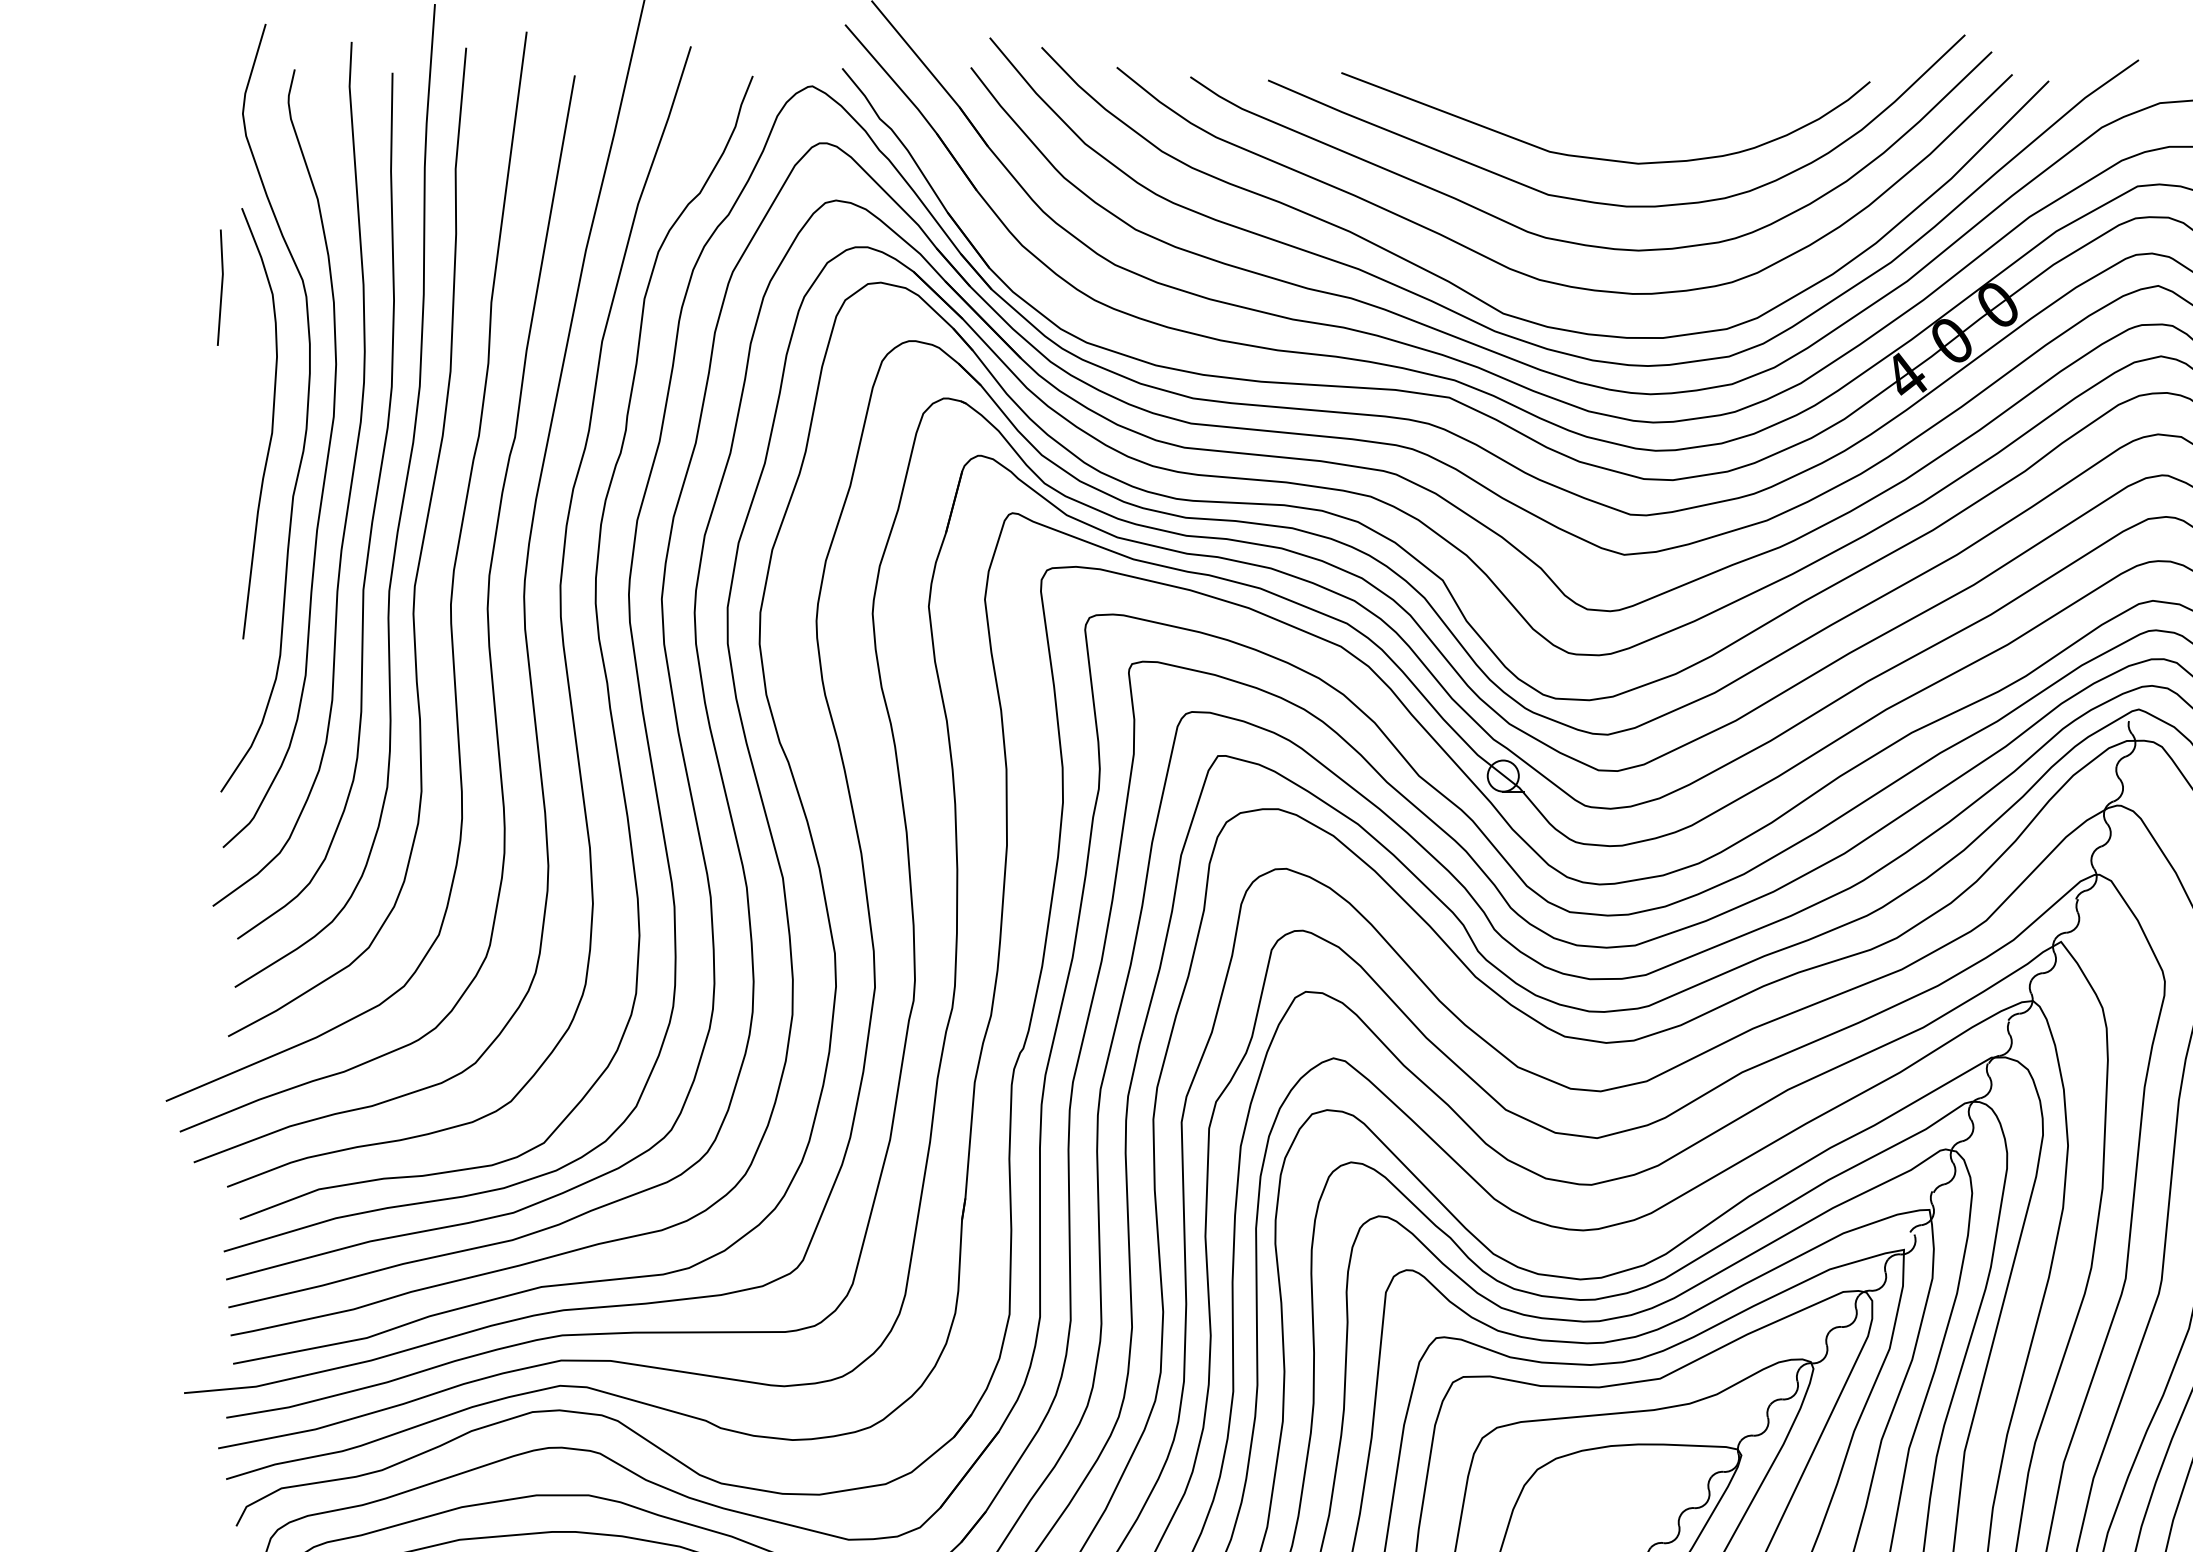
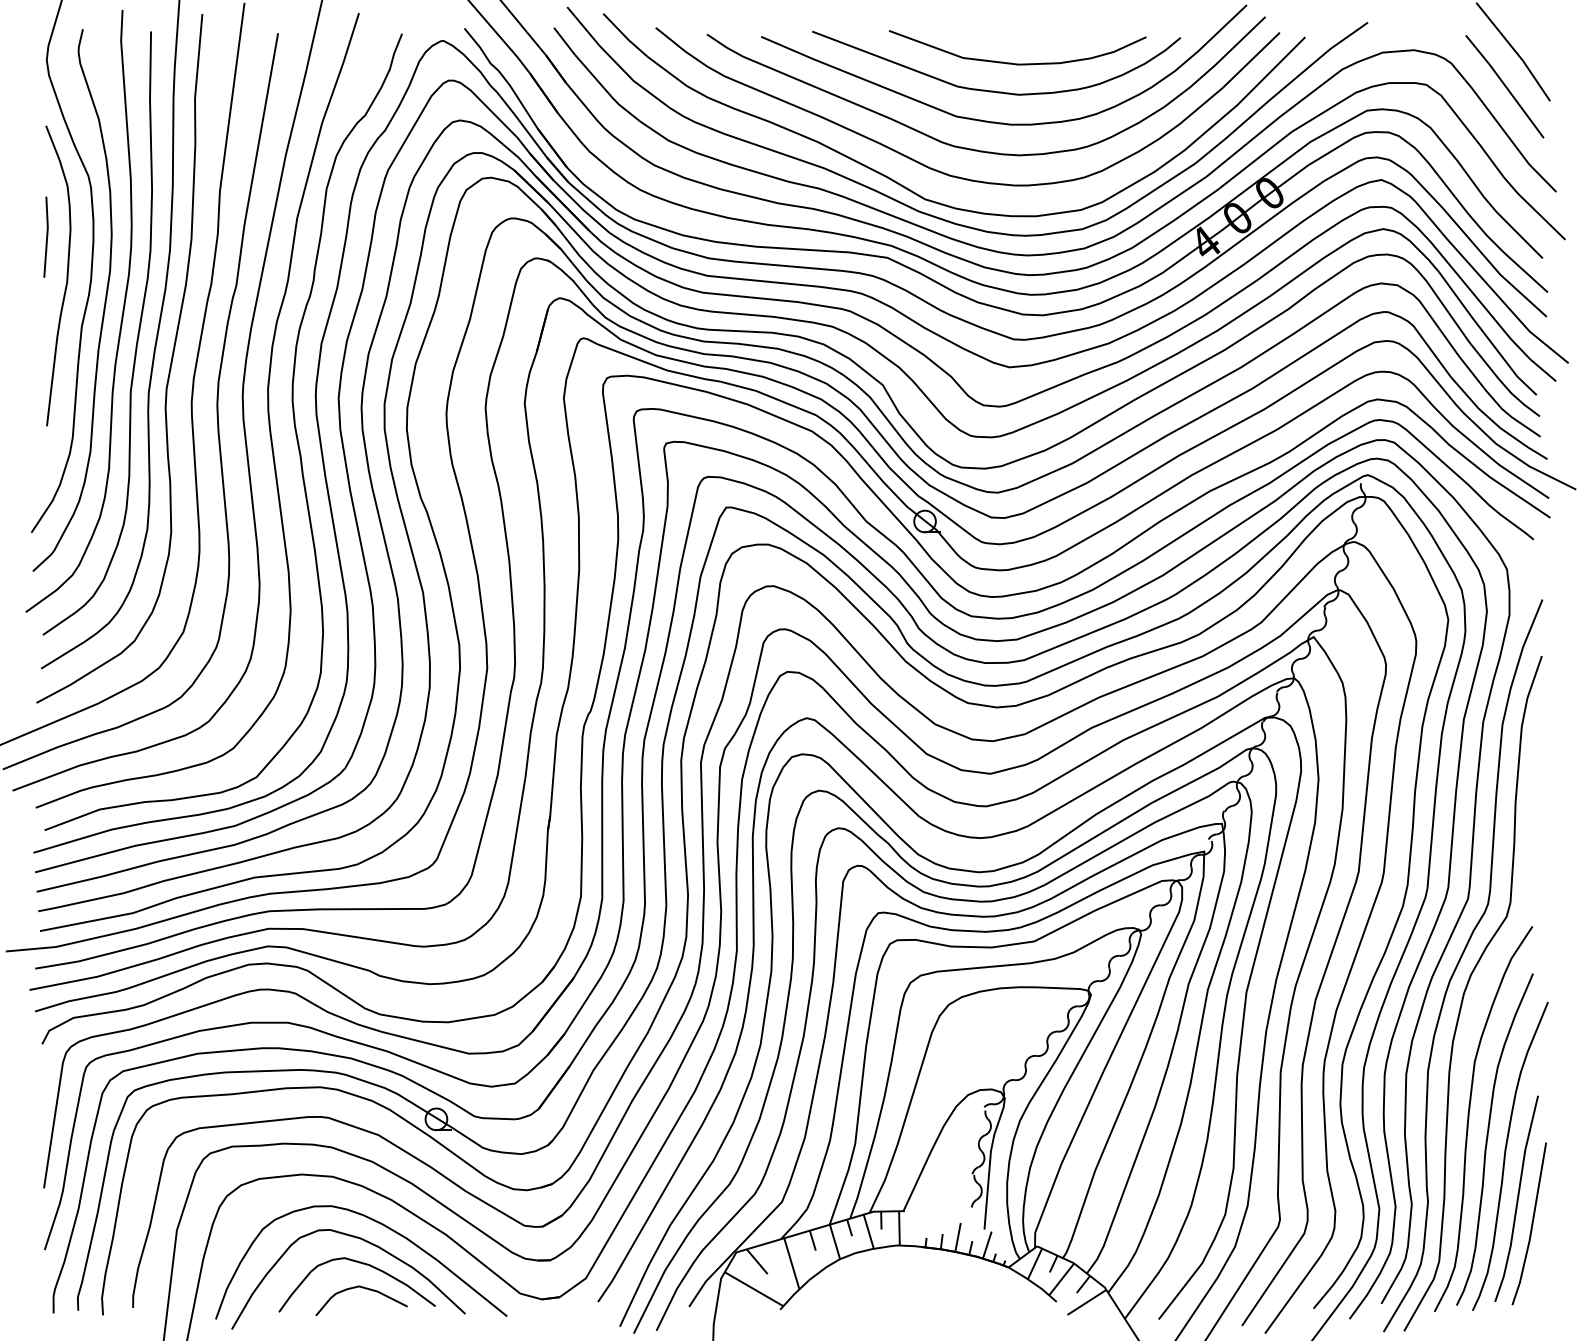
curve: (1635, 118) -> (1017, 63), added
line: (220, 286) -> (46, 236), moved

